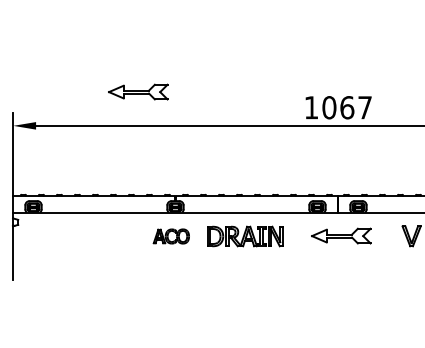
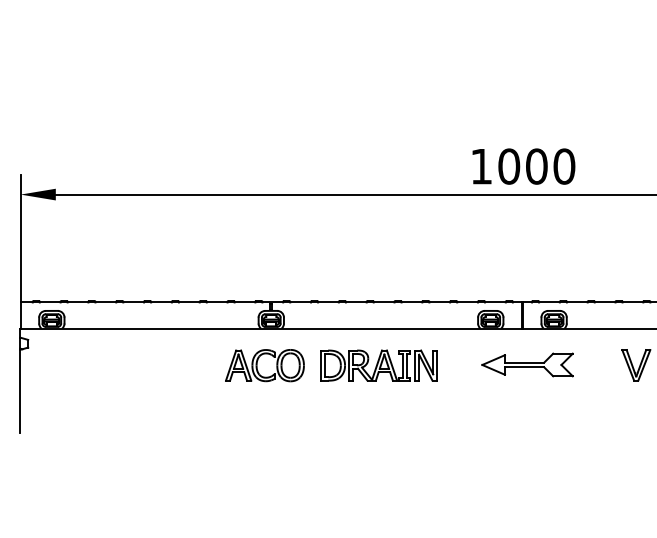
part: (138, 91) -> (214, 141), removed
text: (356, 107) -> (551, 166), 1067 -> 1000
part: (171, 236) -> (265, 365), size x1.43

